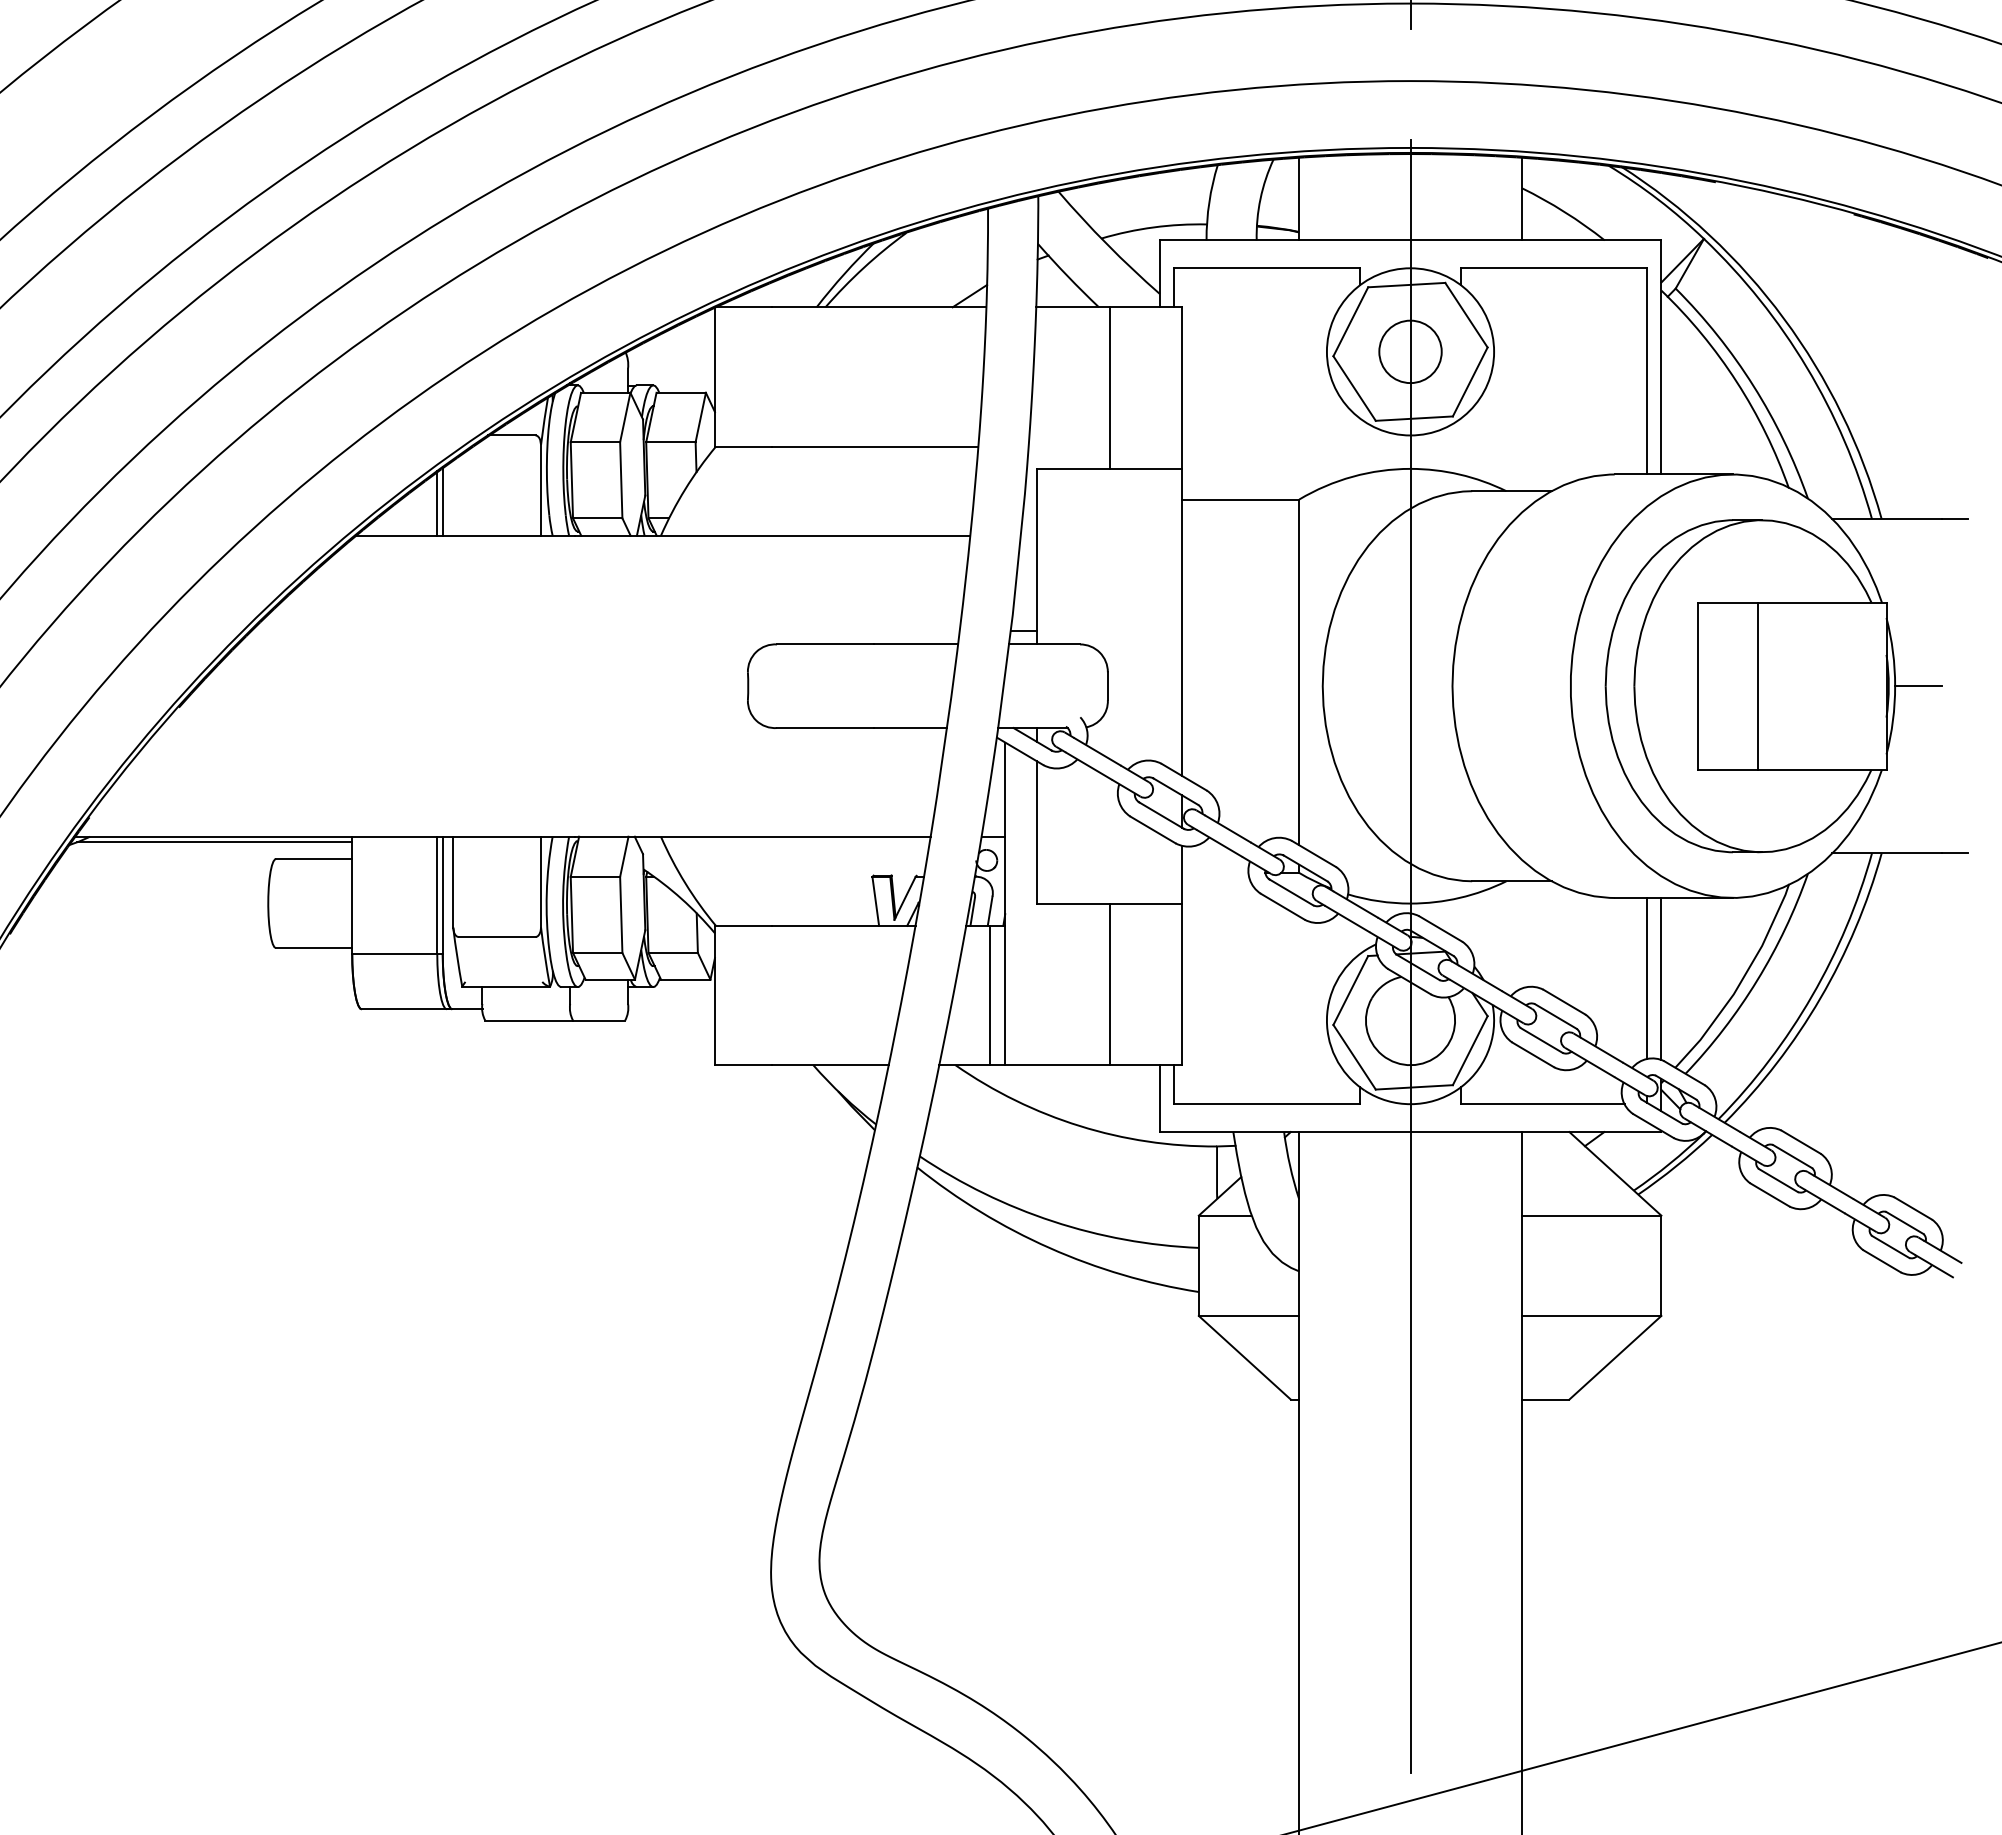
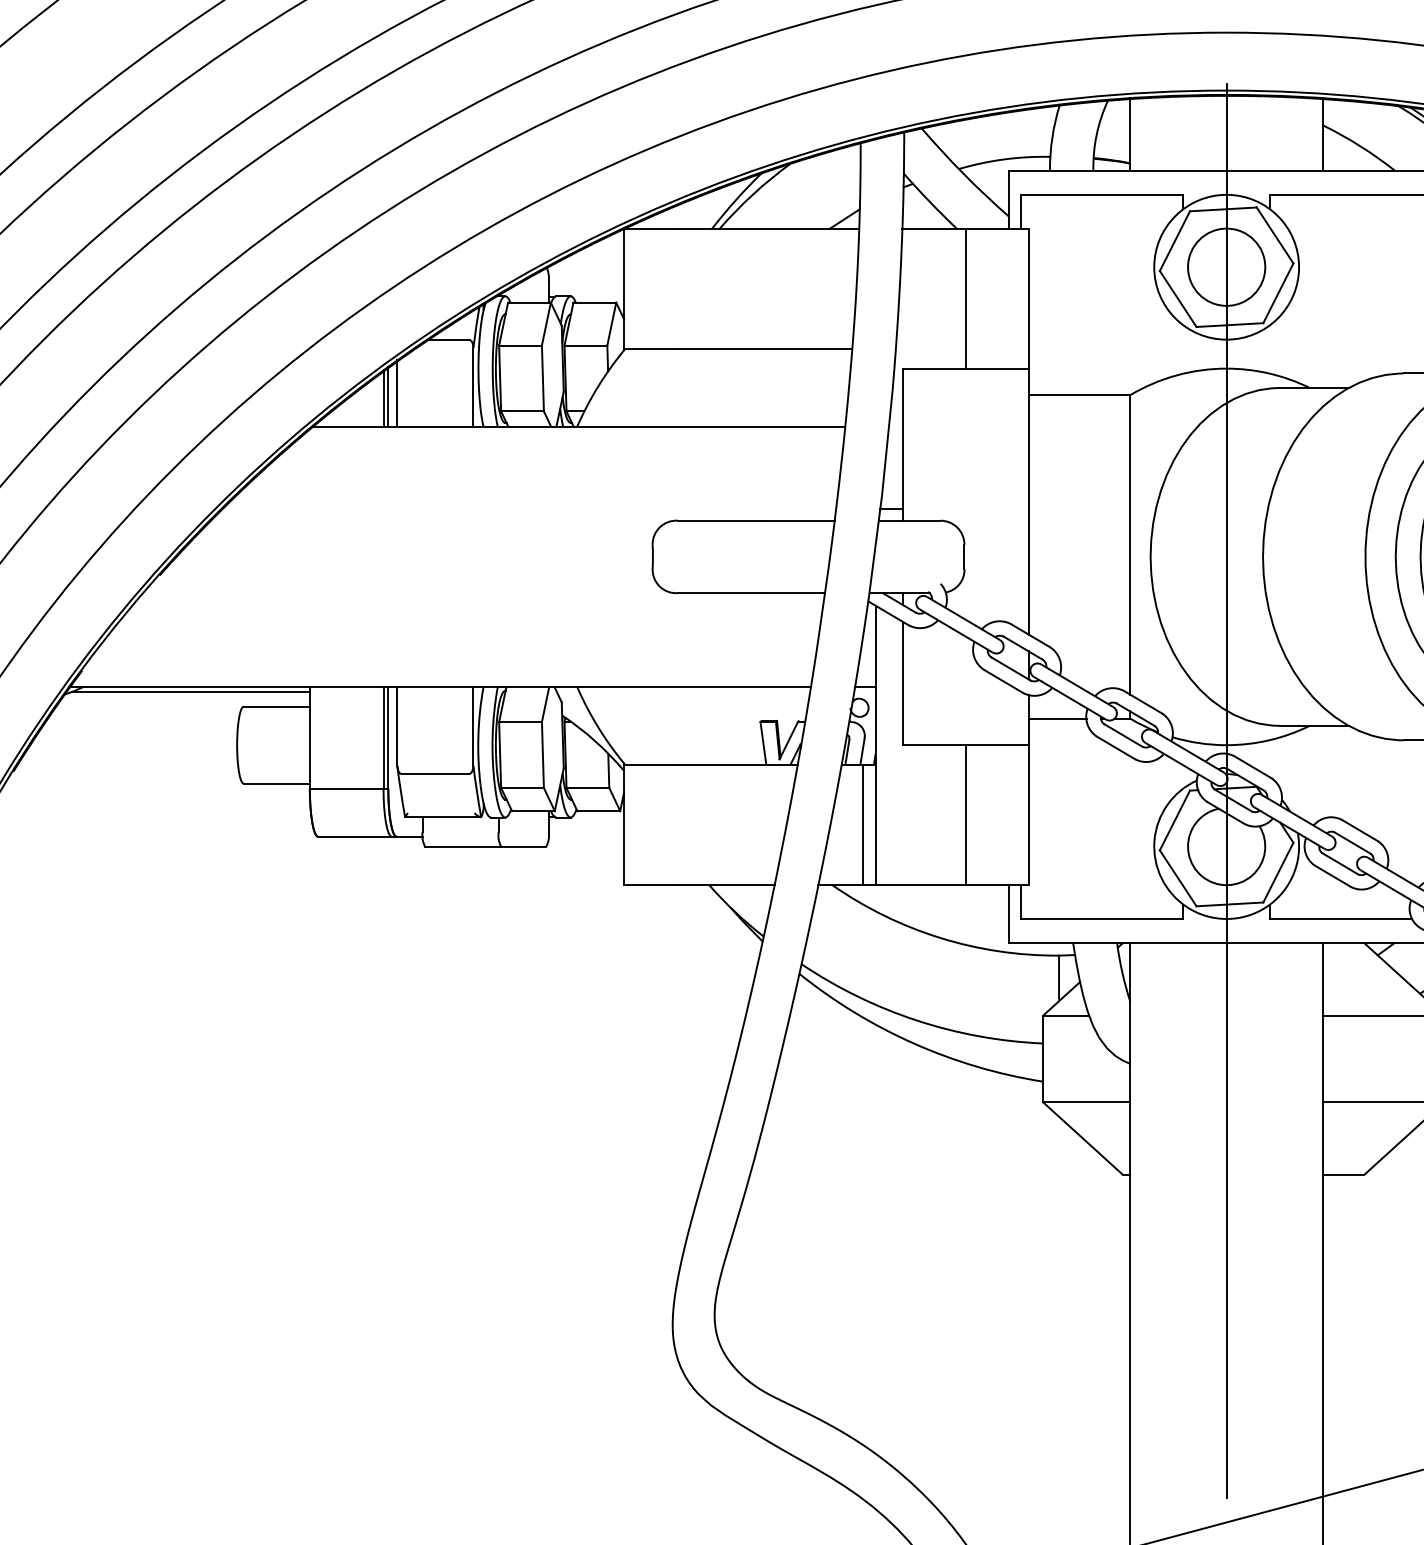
circle: (1410, 351) -> (1226, 266), size x1.43
line: (453, 497) -> (397, 393), added
line: (1215, 872) -> (1057, 718), added

